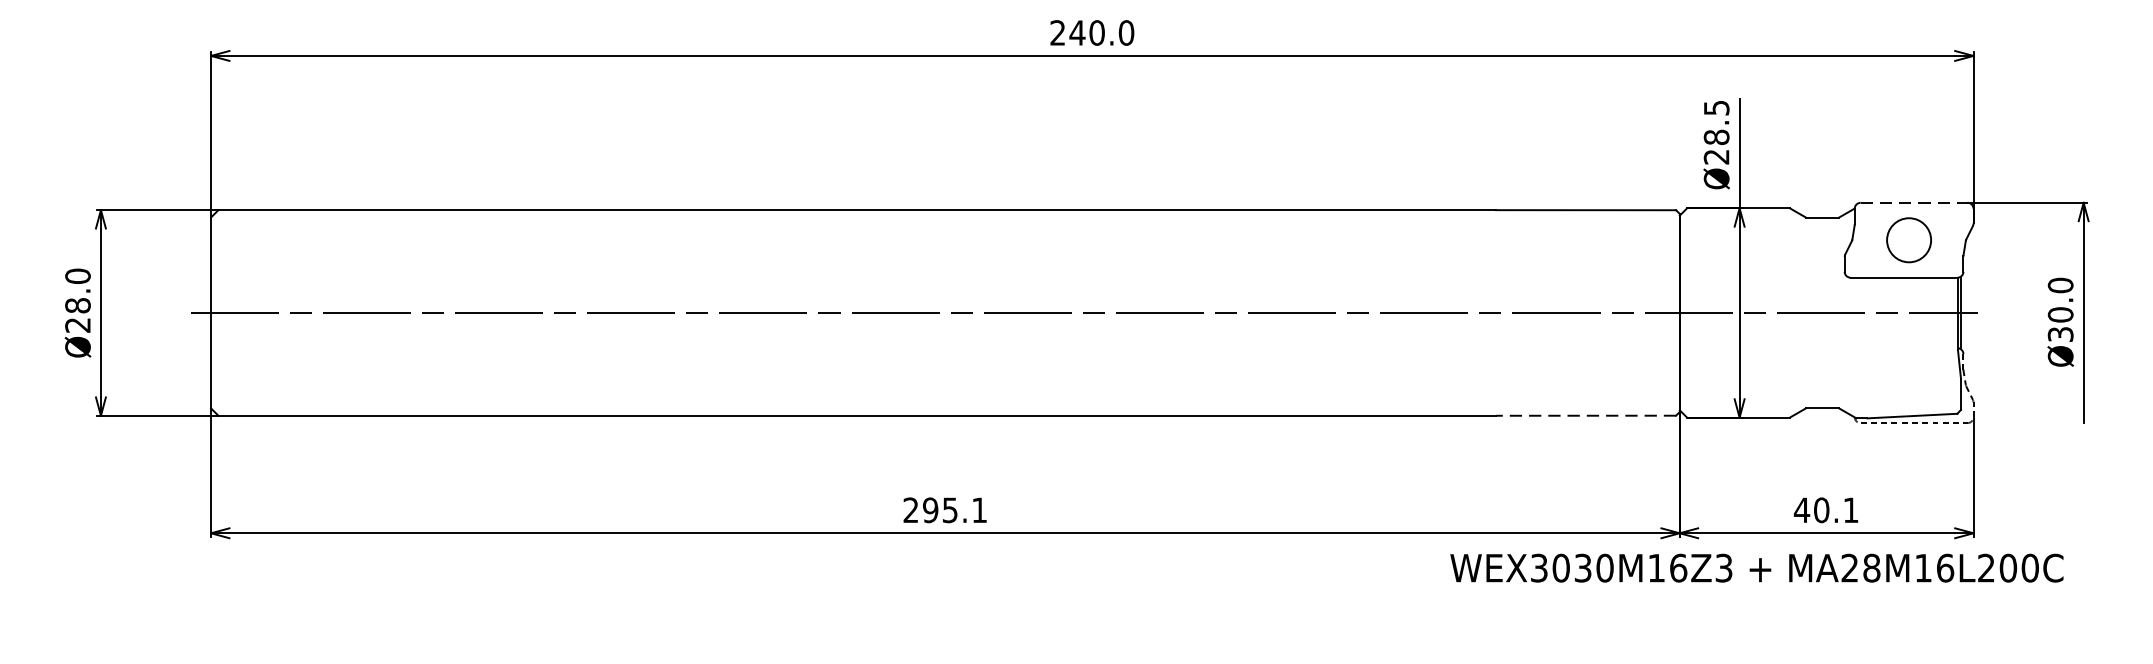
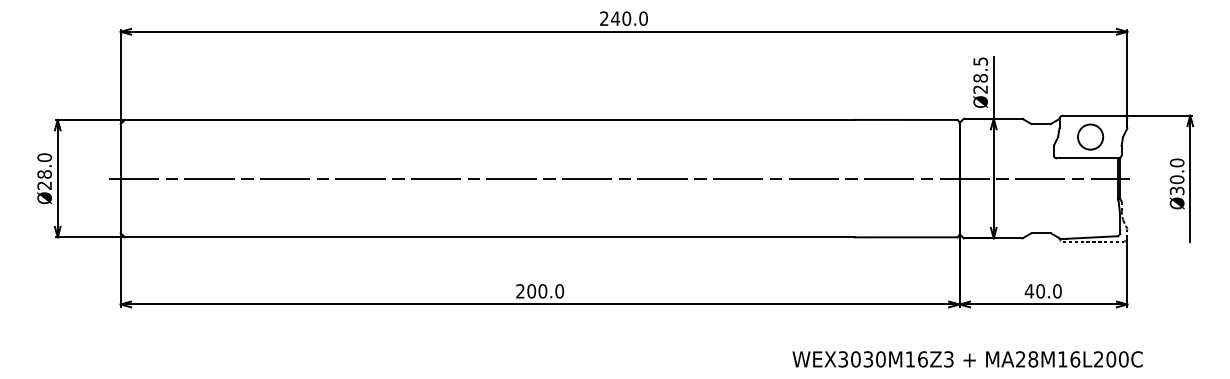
line: (1914, 202) -> (1093, 115), dashed -> solid
line: (1585, 416) -> (905, 237), dashed -> solid
text: (954, 510) -> (545, 291), 295.1 -> 200.0
text: (1851, 510) -> (1057, 291), 40.1 -> 40.0
text: (1756, 568) -> (967, 359), moved

